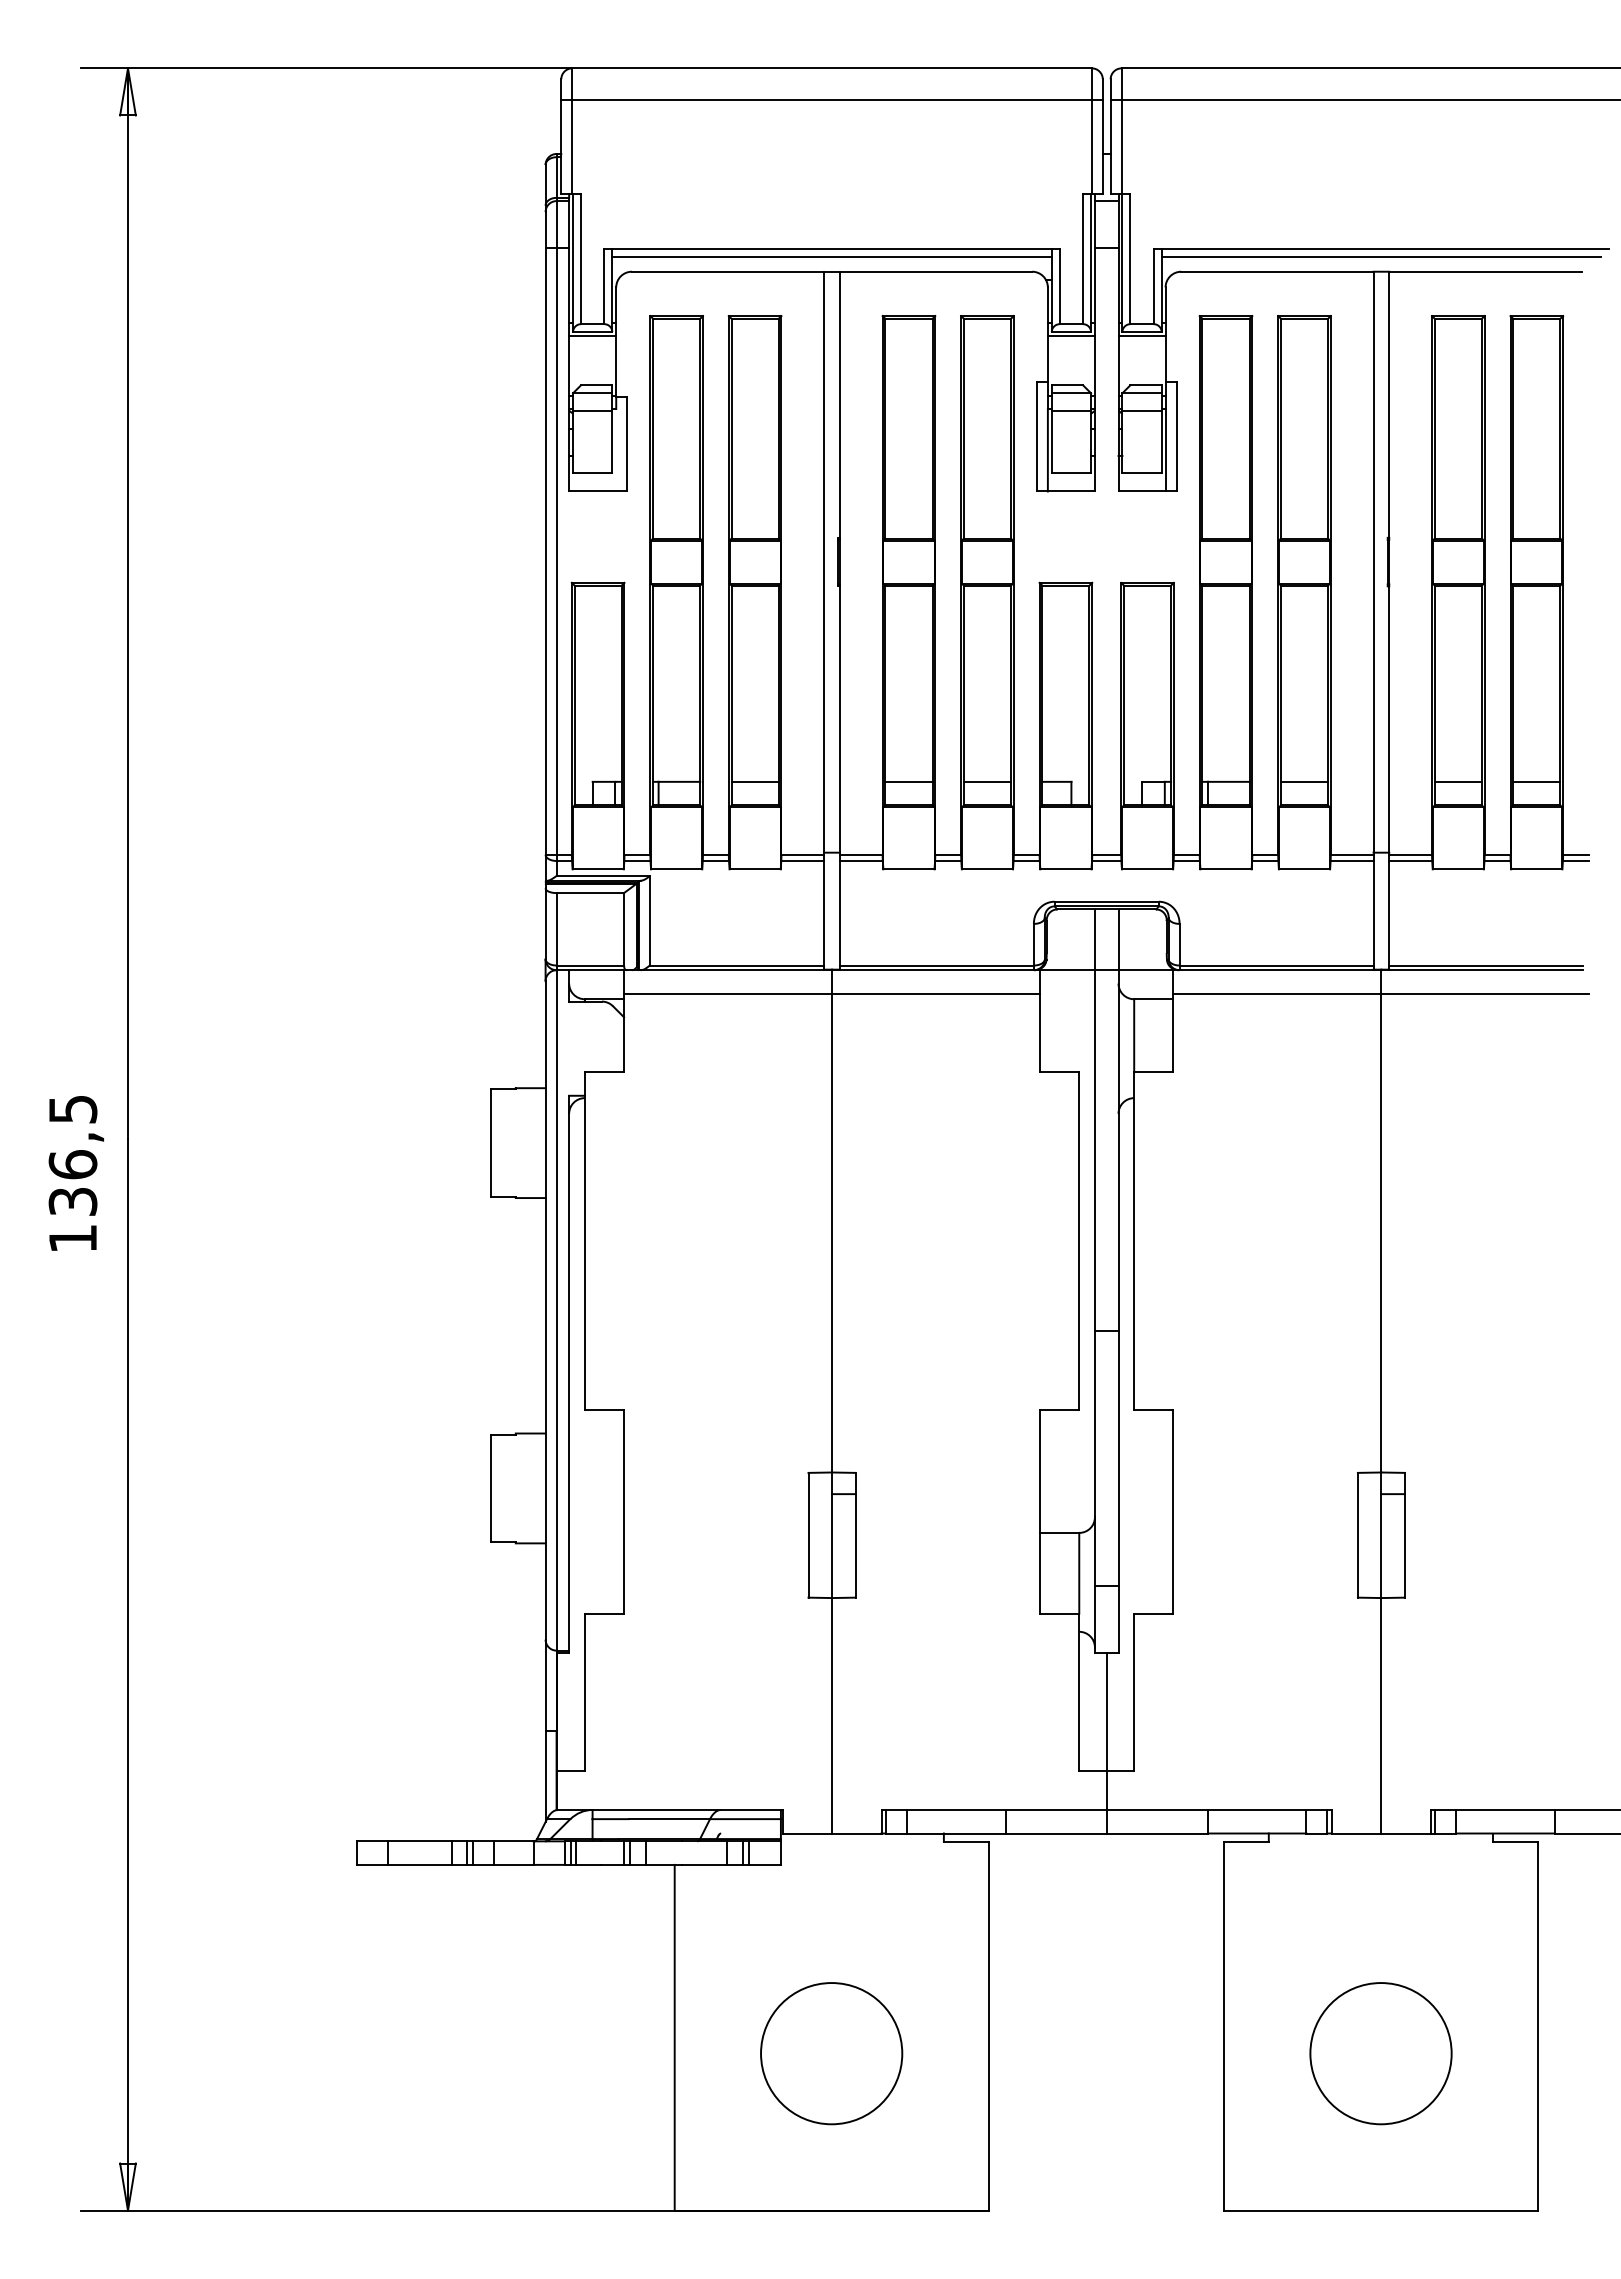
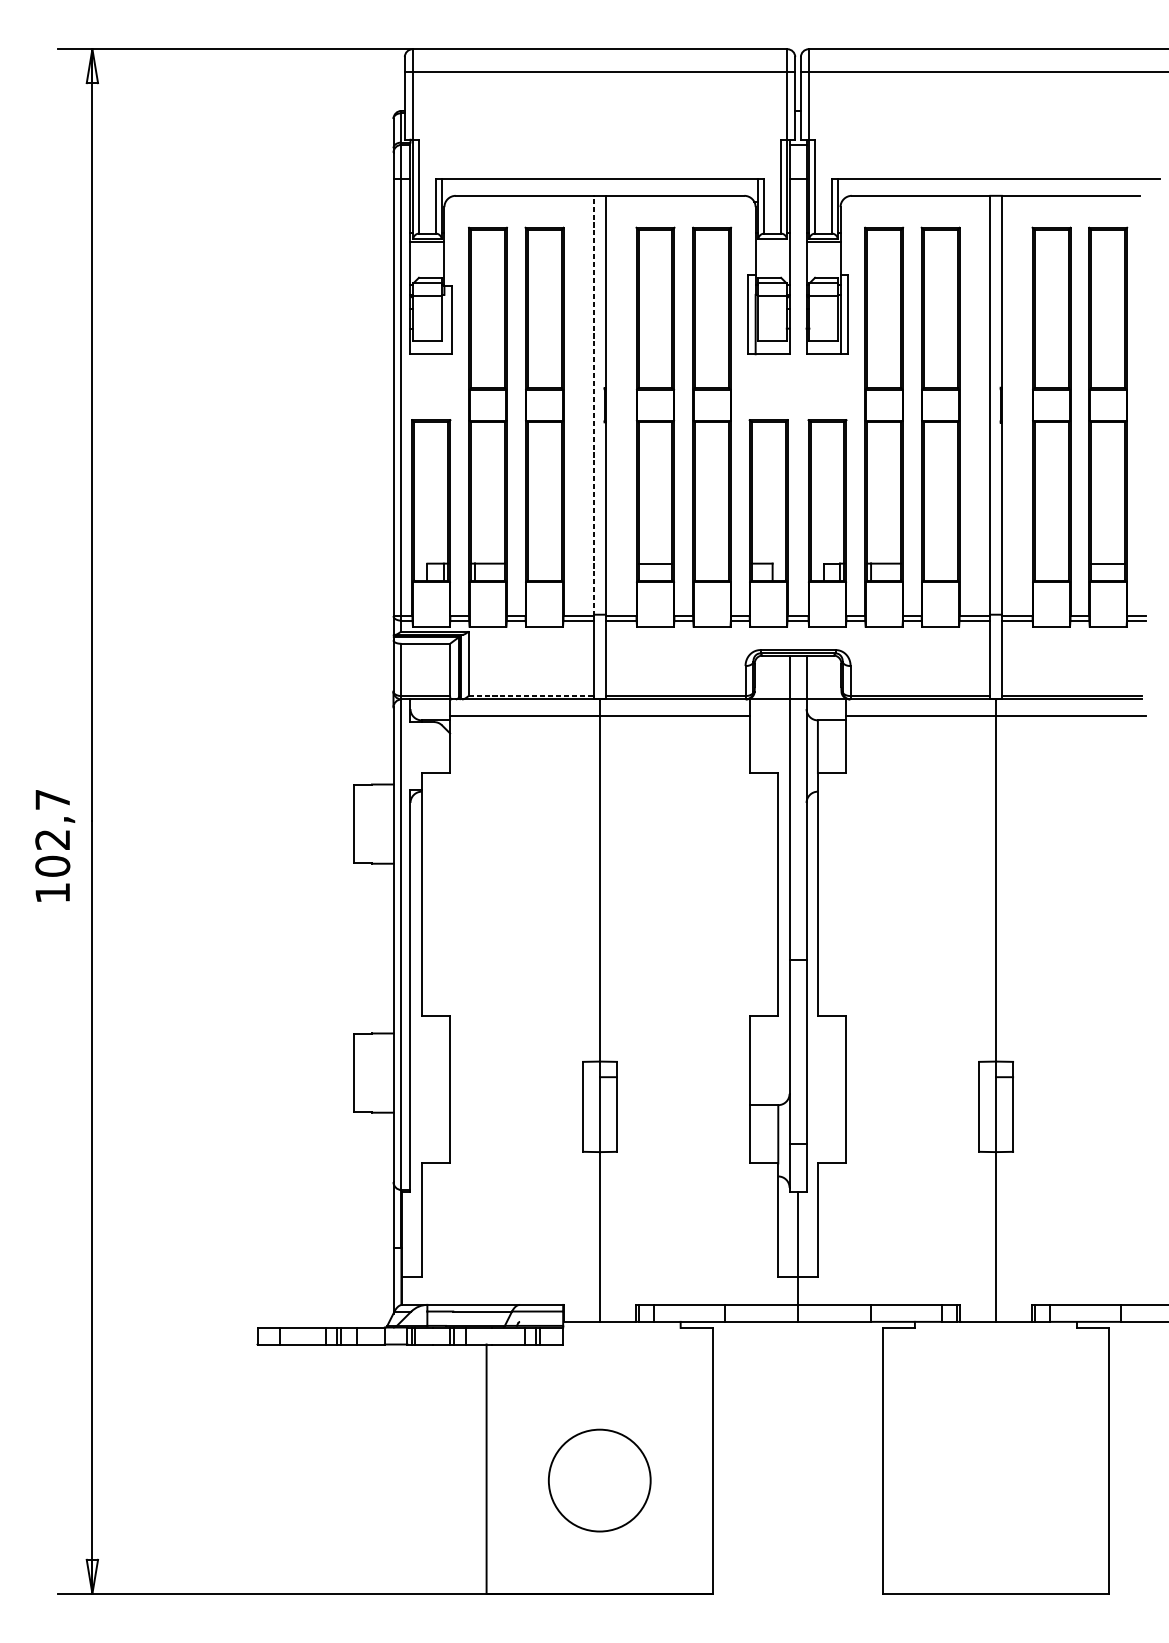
line: (831, 256) -> (599, 184), removed
line: (1381, 256) -> (996, 184), removed
line: (1070, 336) -> (771, 242), removed
line: (824, 562) -> (594, 405), solid -> dashed
line: (754, 781) -> (544, 563), removed
line: (986, 781) -> (711, 563), removed
line: (1304, 781) -> (940, 563), removed
line: (1457, 781) -> (1050, 563), removed
line: (737, 965) -> (531, 696), solid -> dashed
text: (72, 1155) -> (52, 833), 136,5 -> 102,7
circle: (1380, 2053) -> (995, 1480), removed

